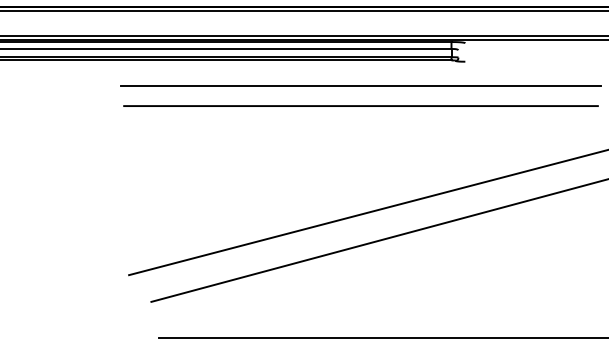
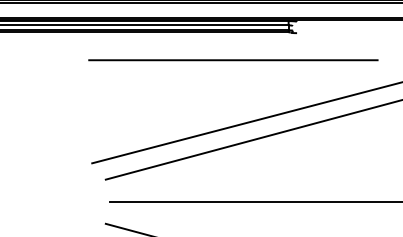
line: (361, 86) -> (233, 48), removed

